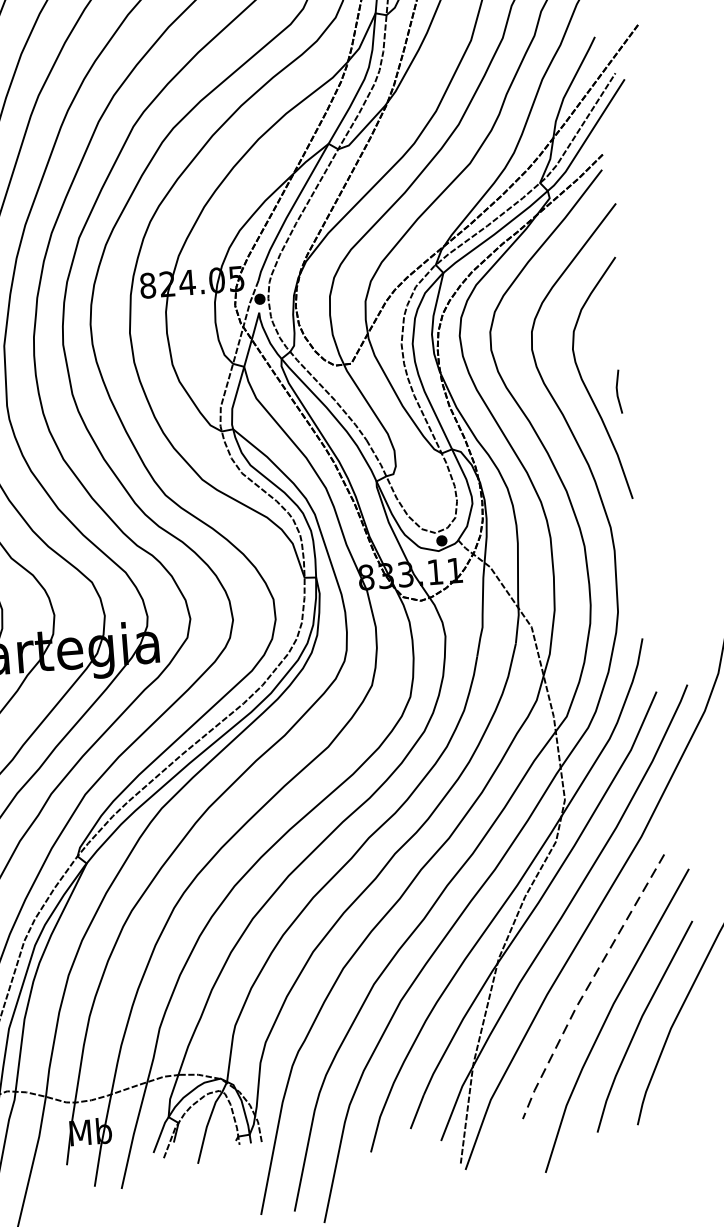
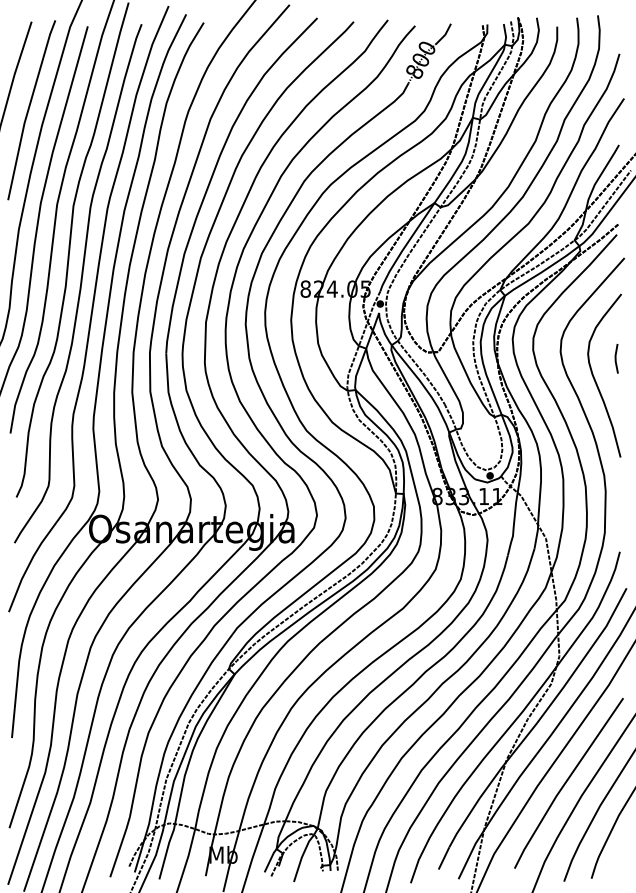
line: (618, 391) -> (616, 358), moved
line: (588, 987) -> (565, 783), dashed -> solid

